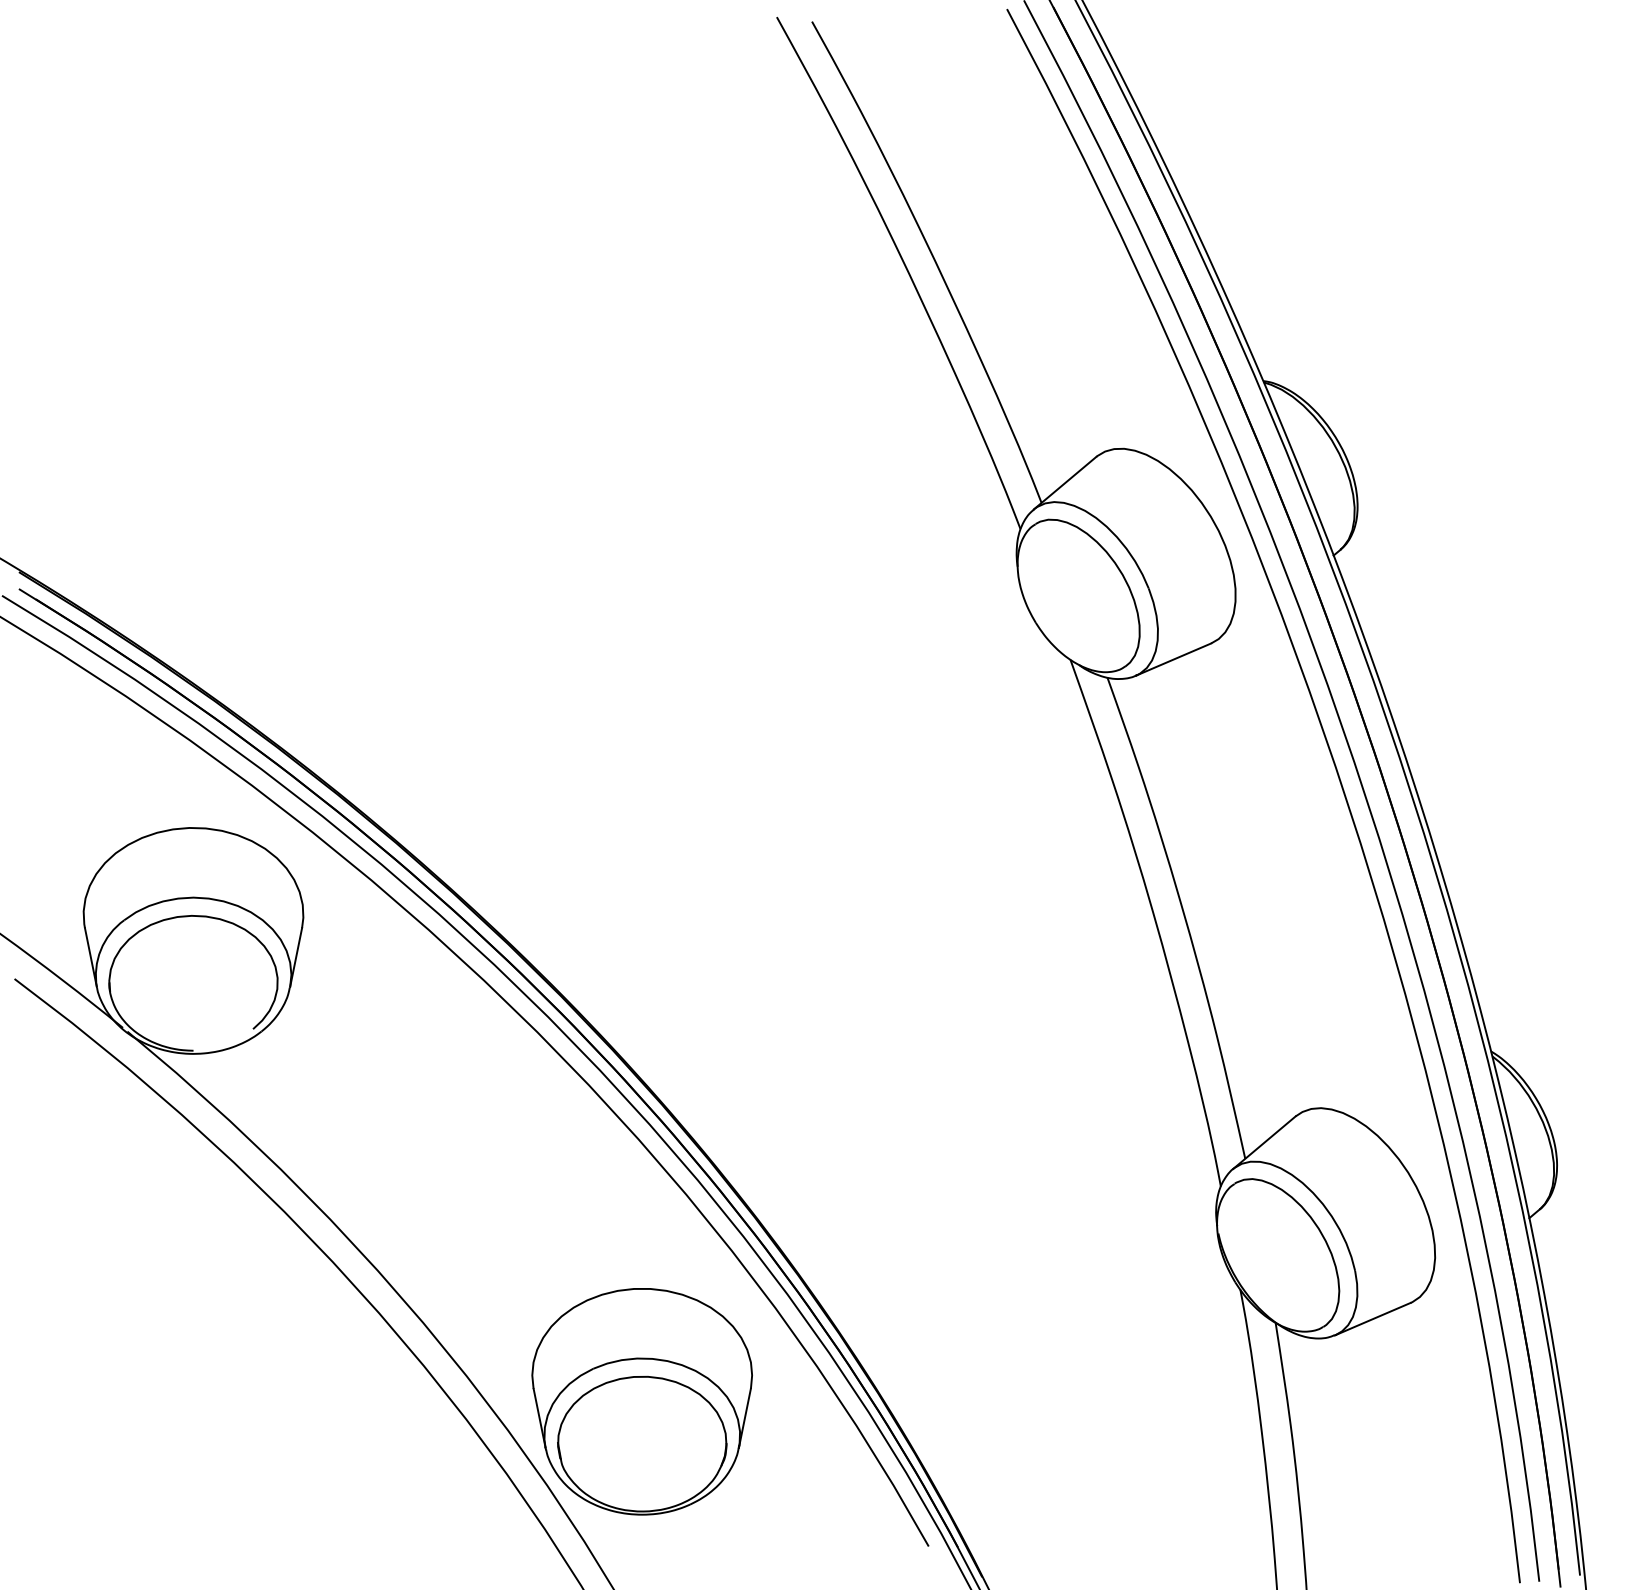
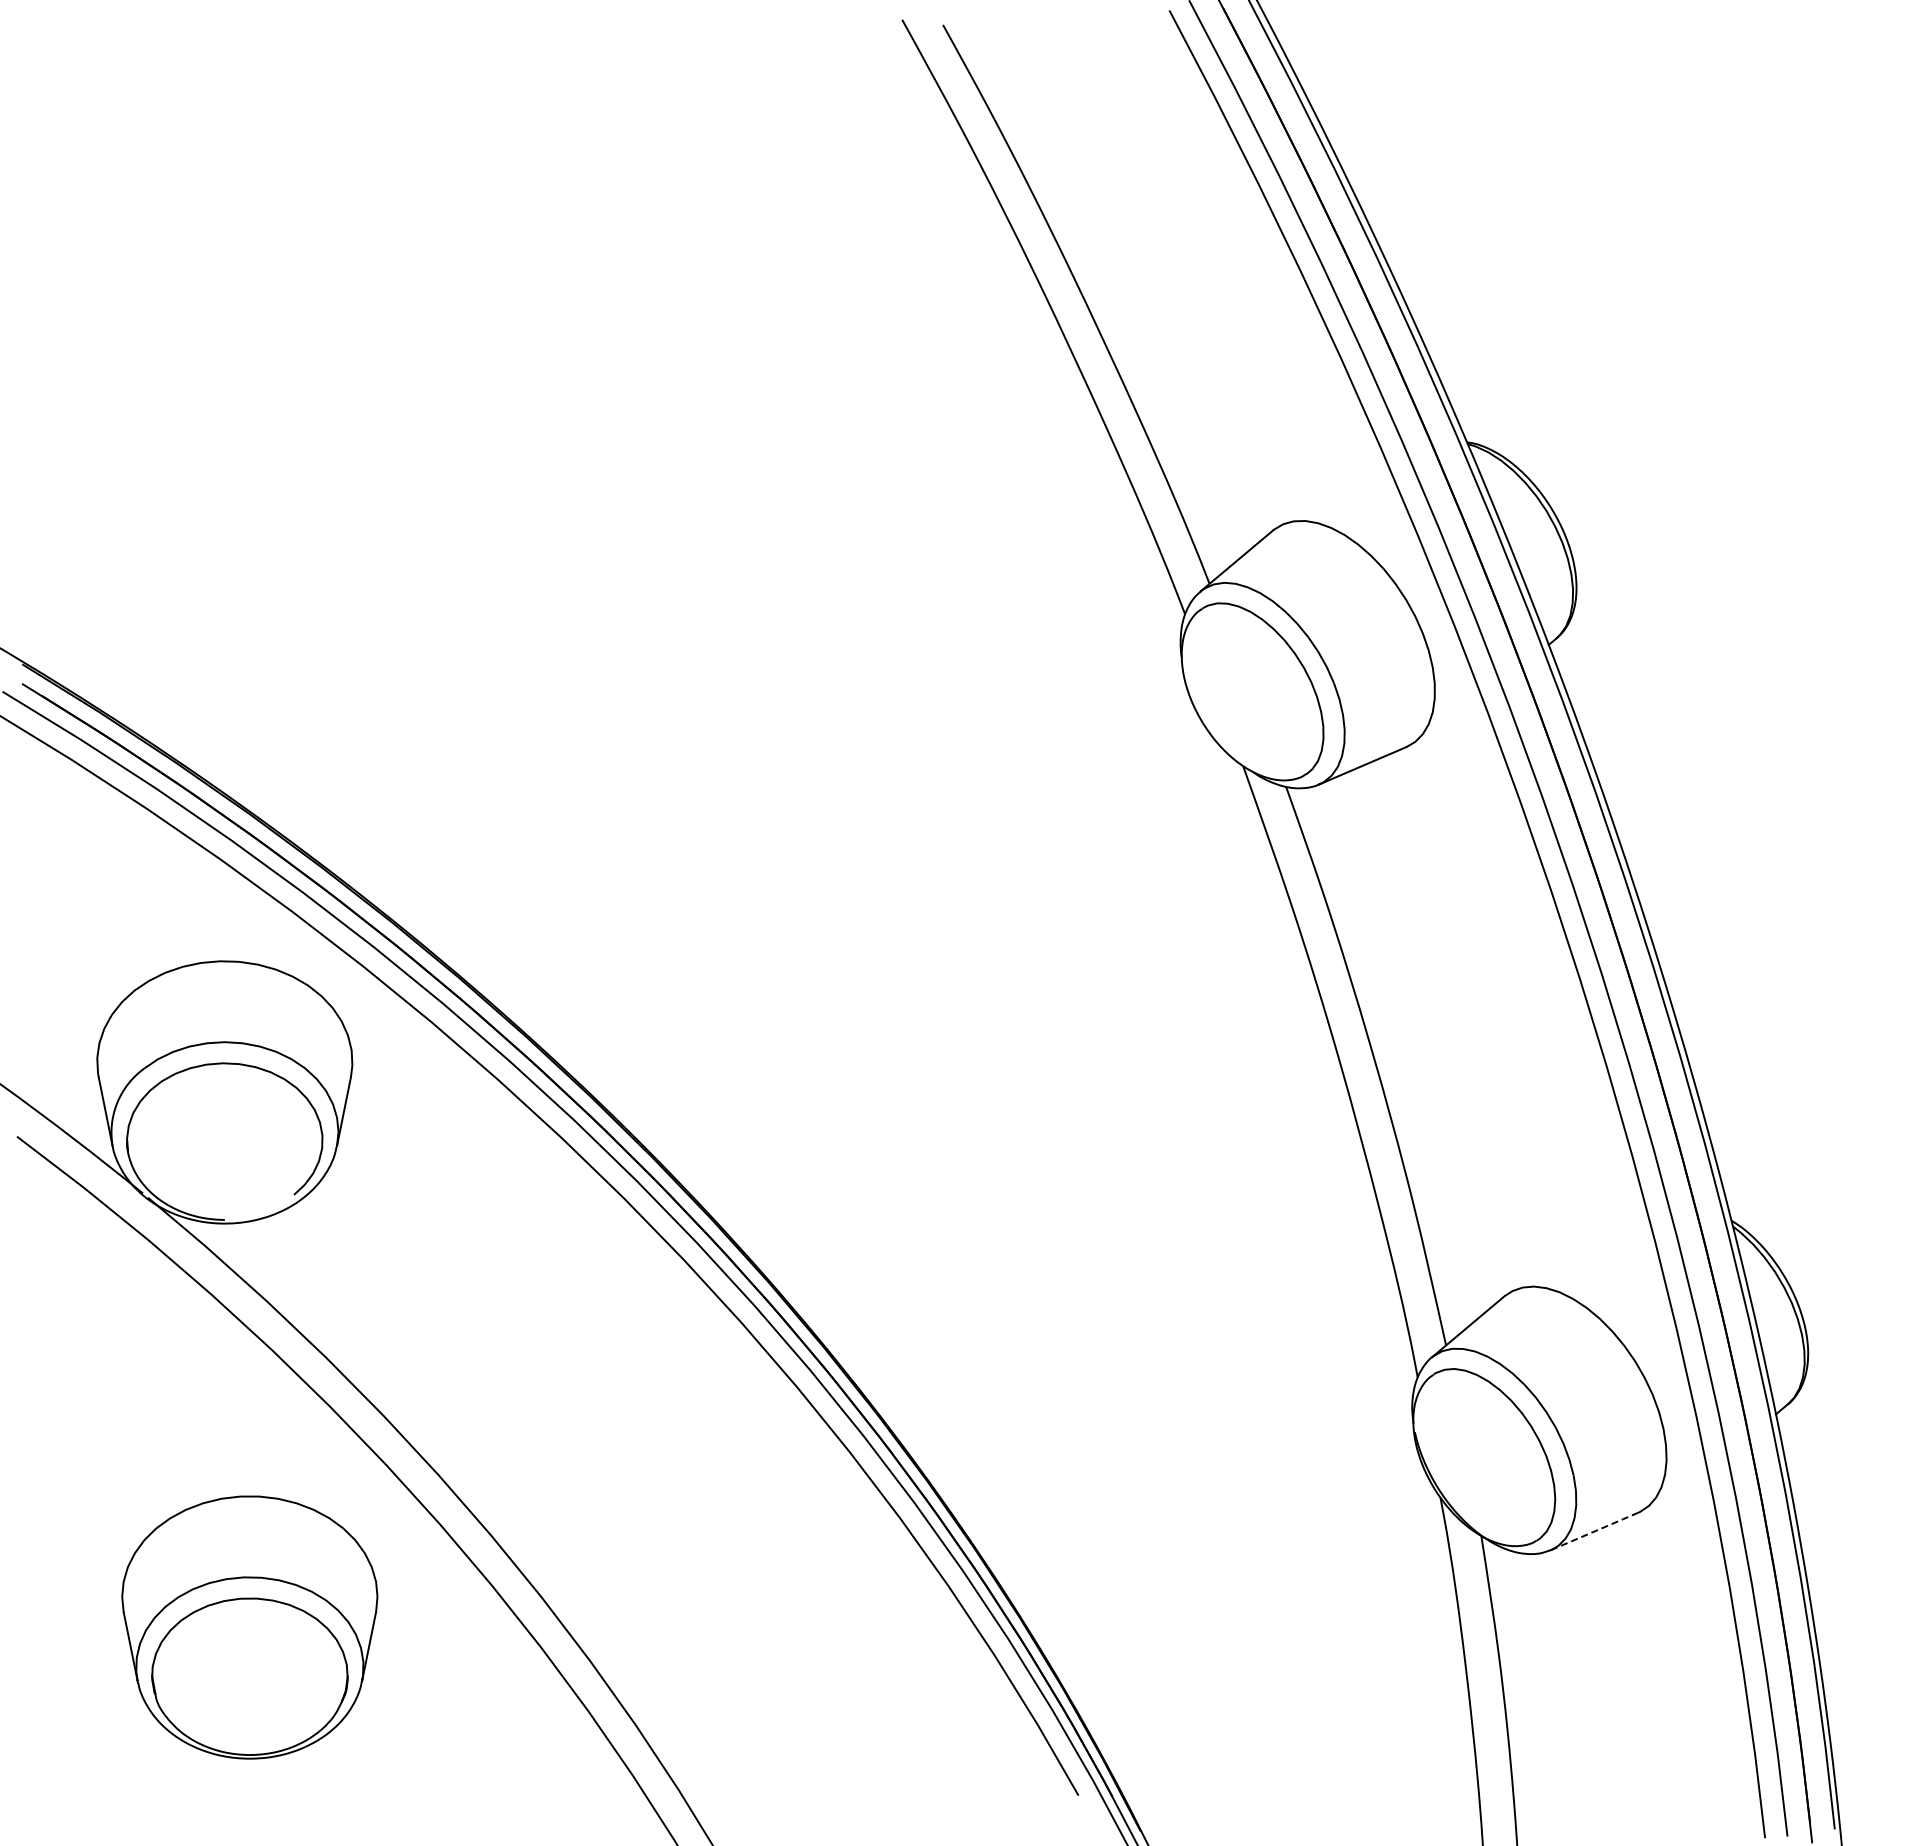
line: (1373, 1319) -> (1594, 1531), solid -> dashed
part: (641, 1401) -> (249, 1627), moved

